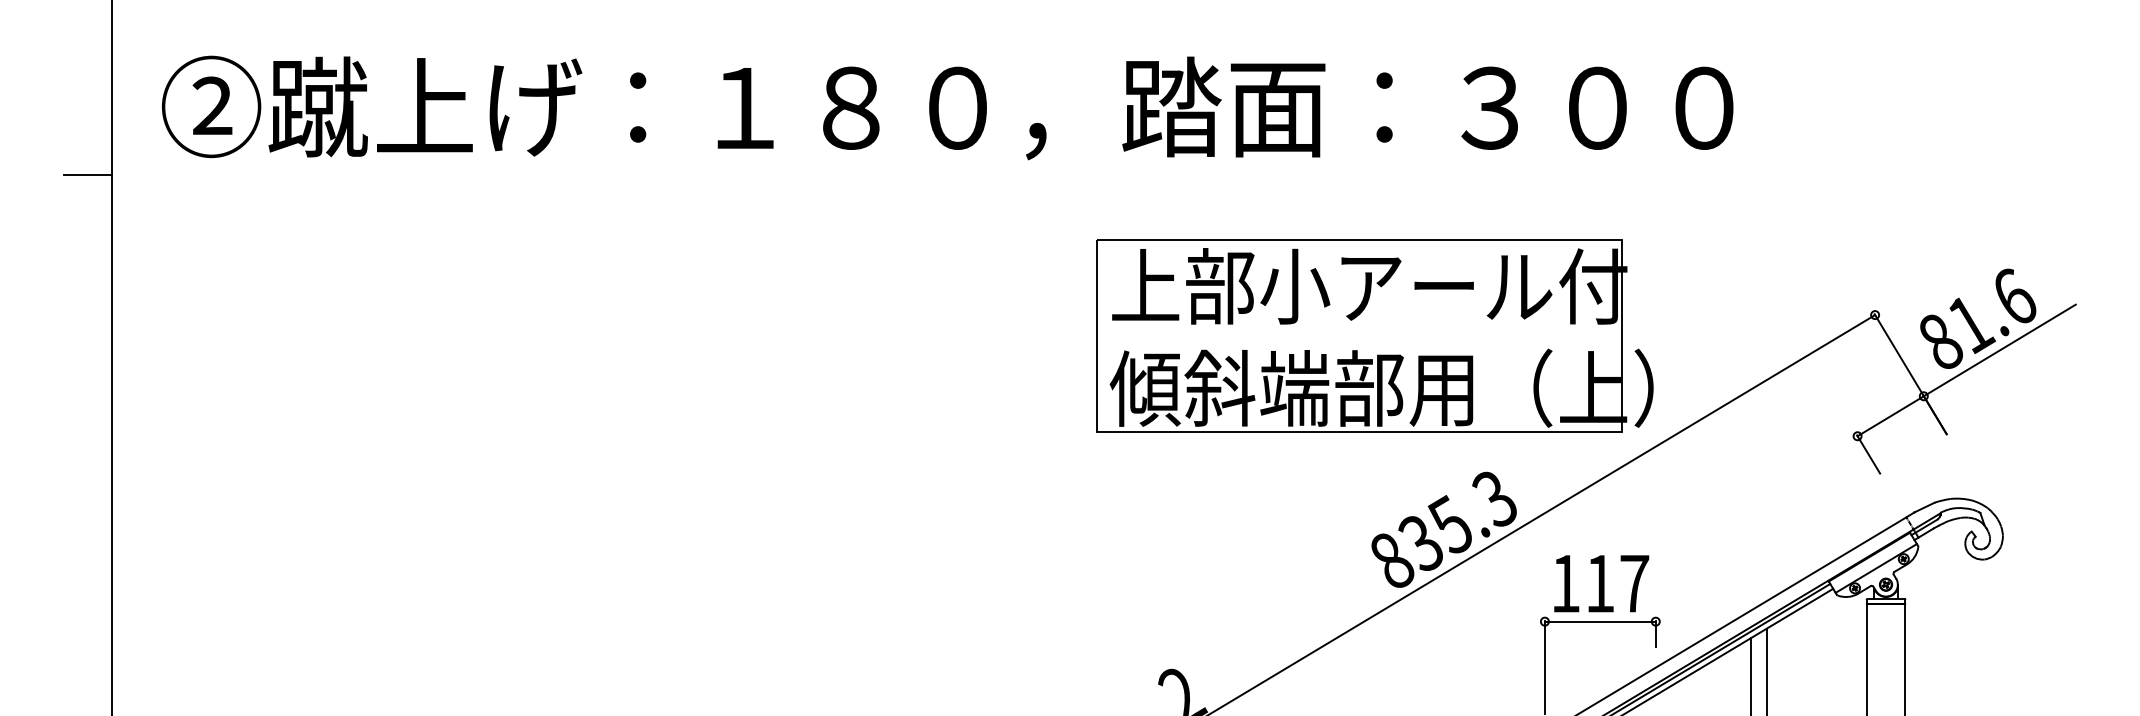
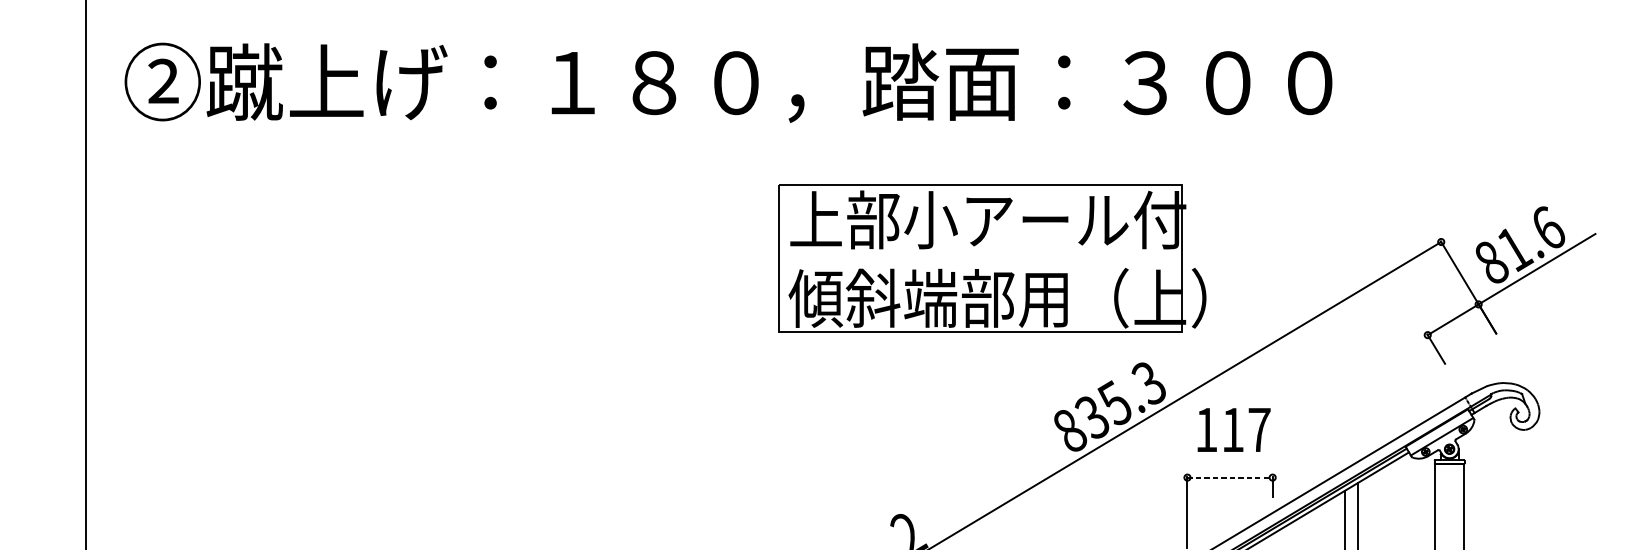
line: (87, 175) -> (67, 134), removed
part: (1374, 335) -> (991, 257), moved
text: (1601, 583) -> (1234, 429), moved
line: (1600, 621) -> (1230, 477), solid -> dashed

